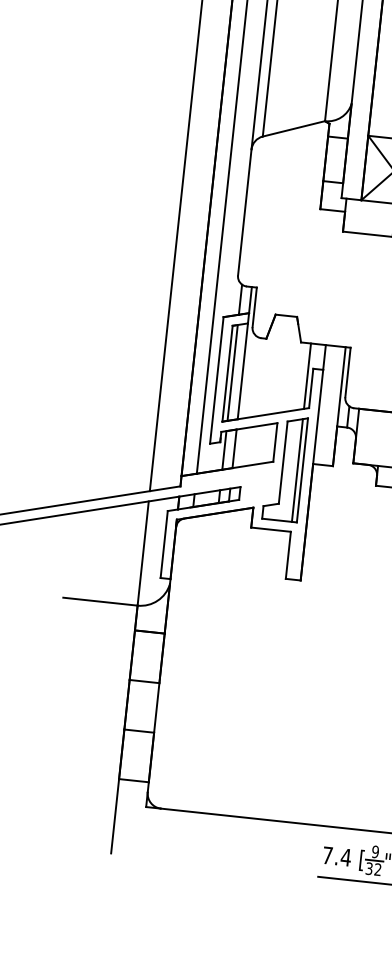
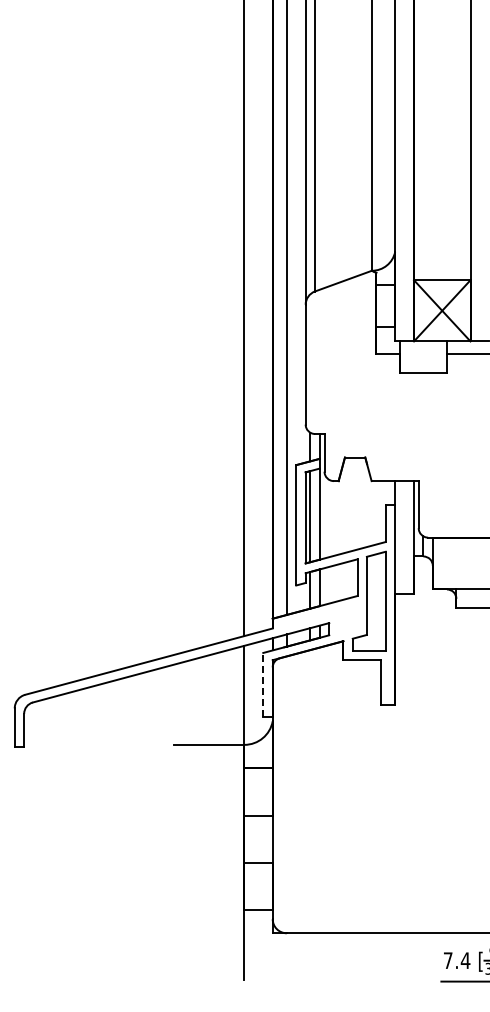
line: (307, 376) -> (381, 512), removed
line: (297, 470) -> (381, 601), removed
line: (164, 544) -> (263, 684), solid -> dashed

